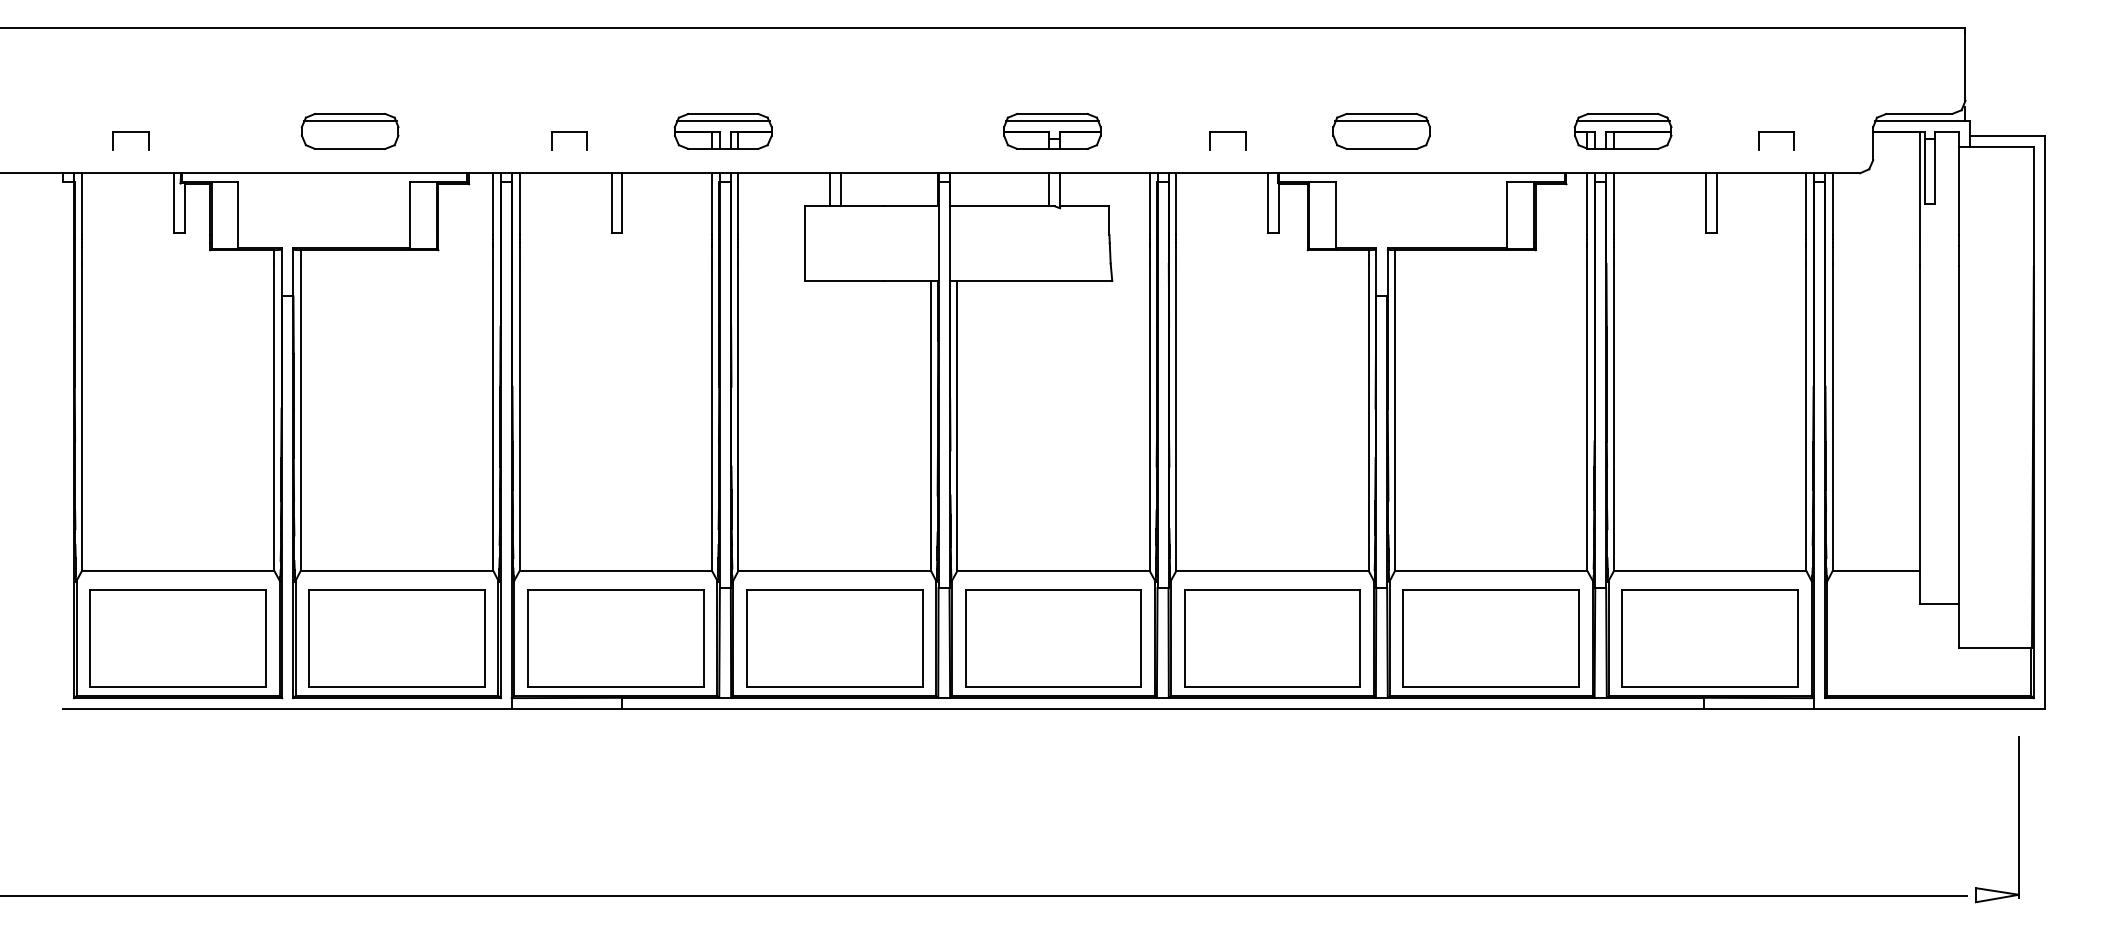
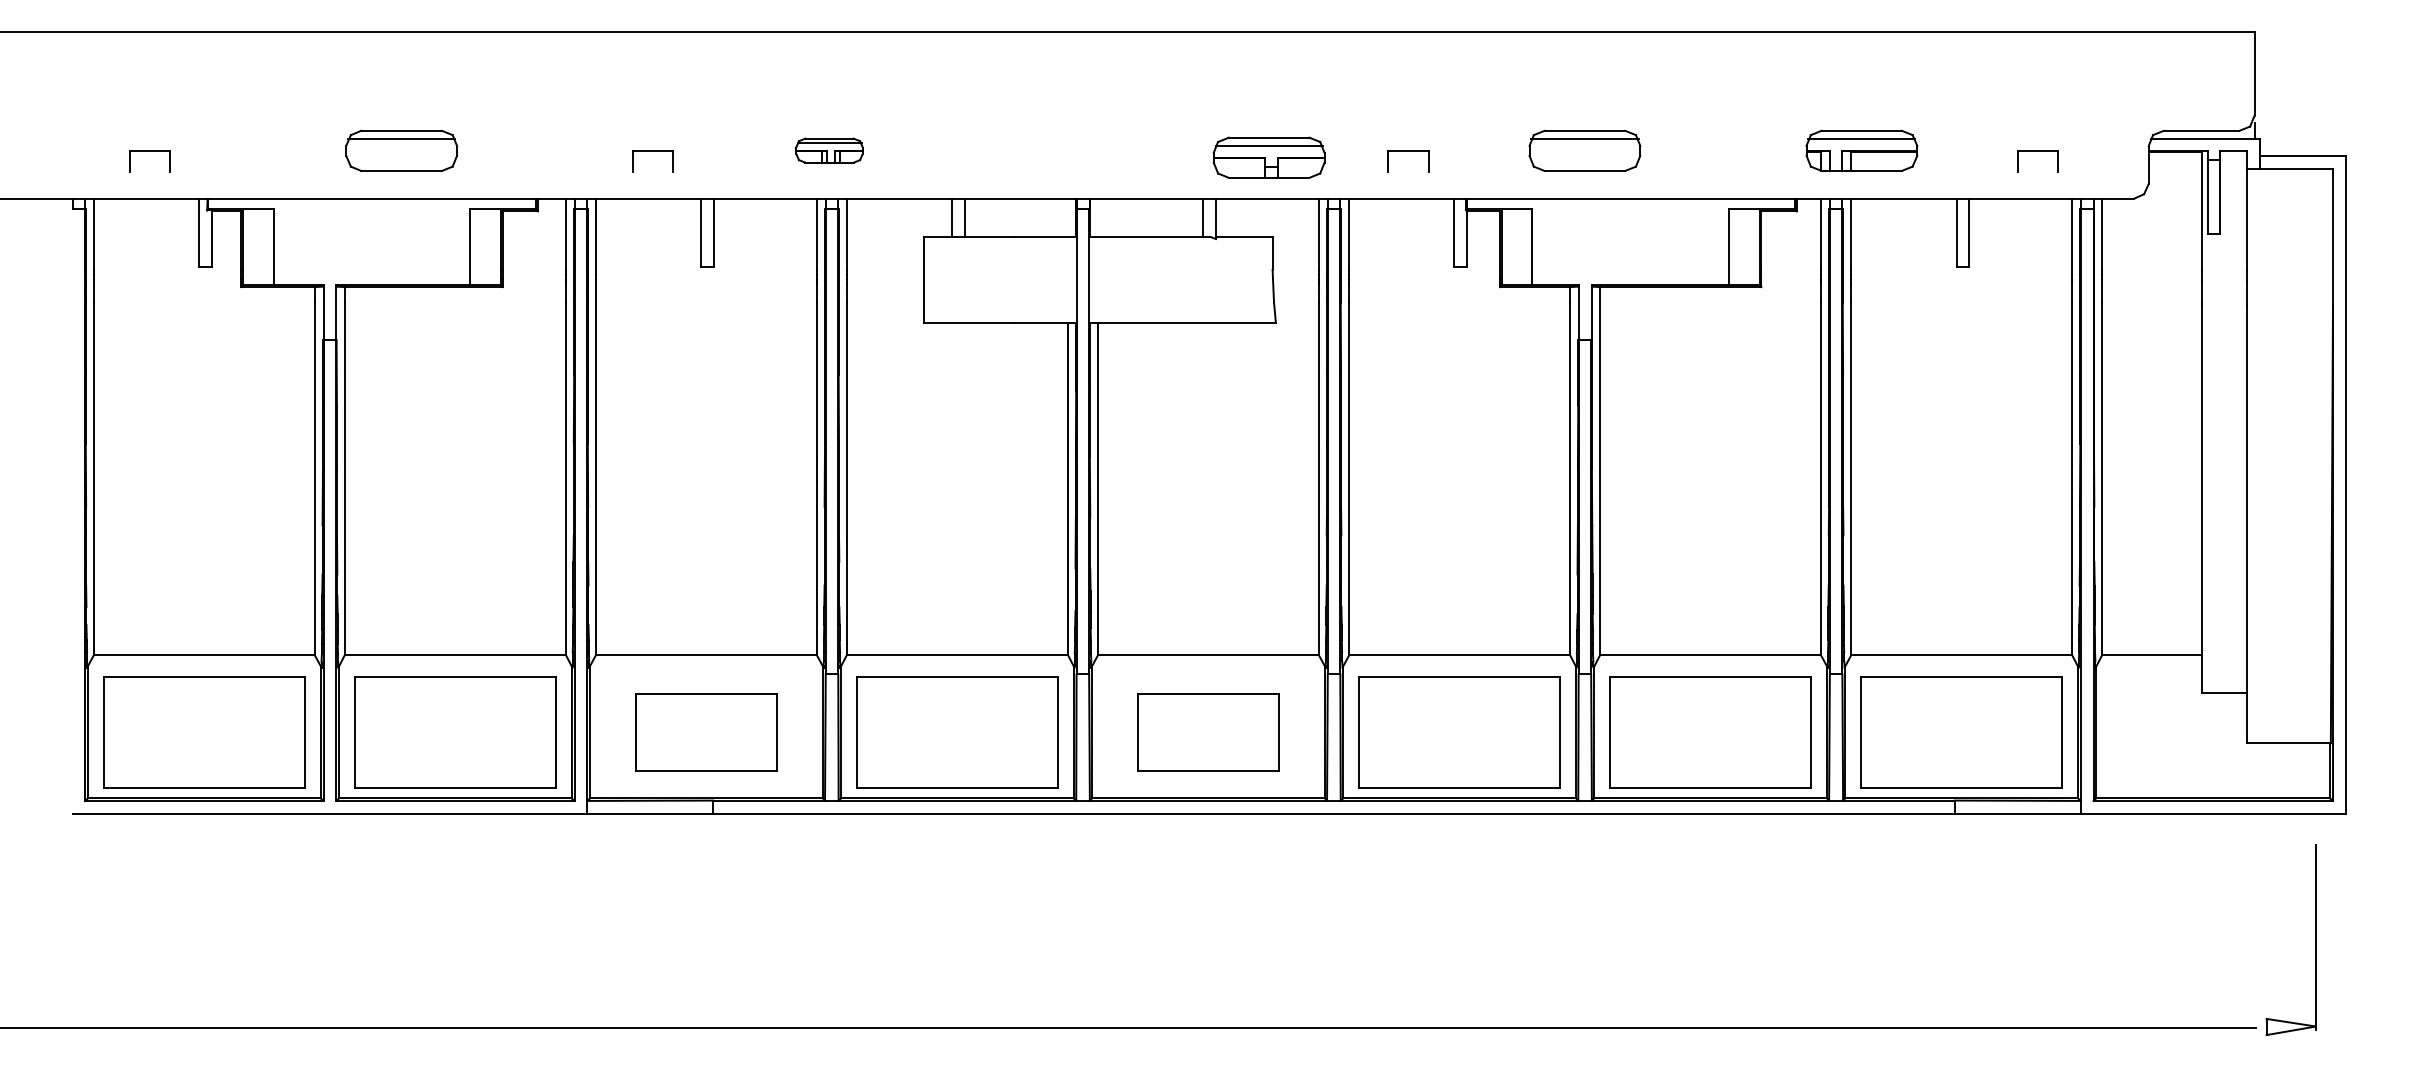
part: (722, 130) -> (828, 149), size x0.6
part: (1052, 130) -> (1269, 156), moved
part: (615, 638) -> (705, 732), size x0.7
part: (1053, 638) -> (1208, 732), size x0.7

